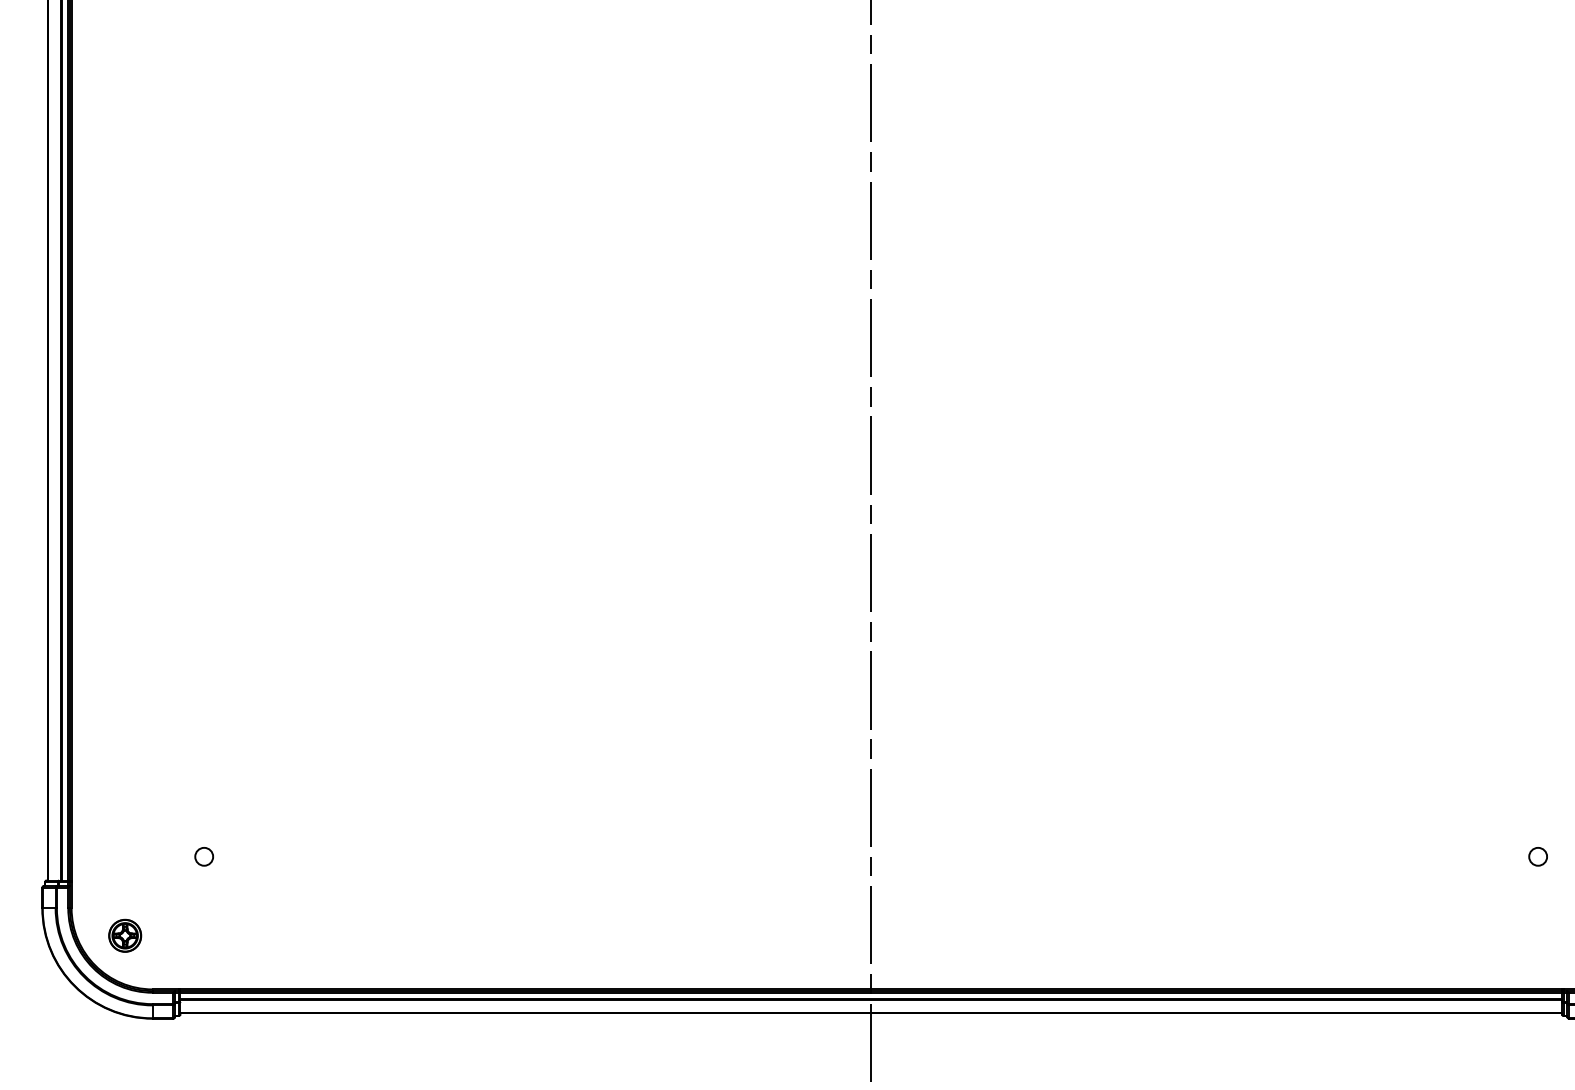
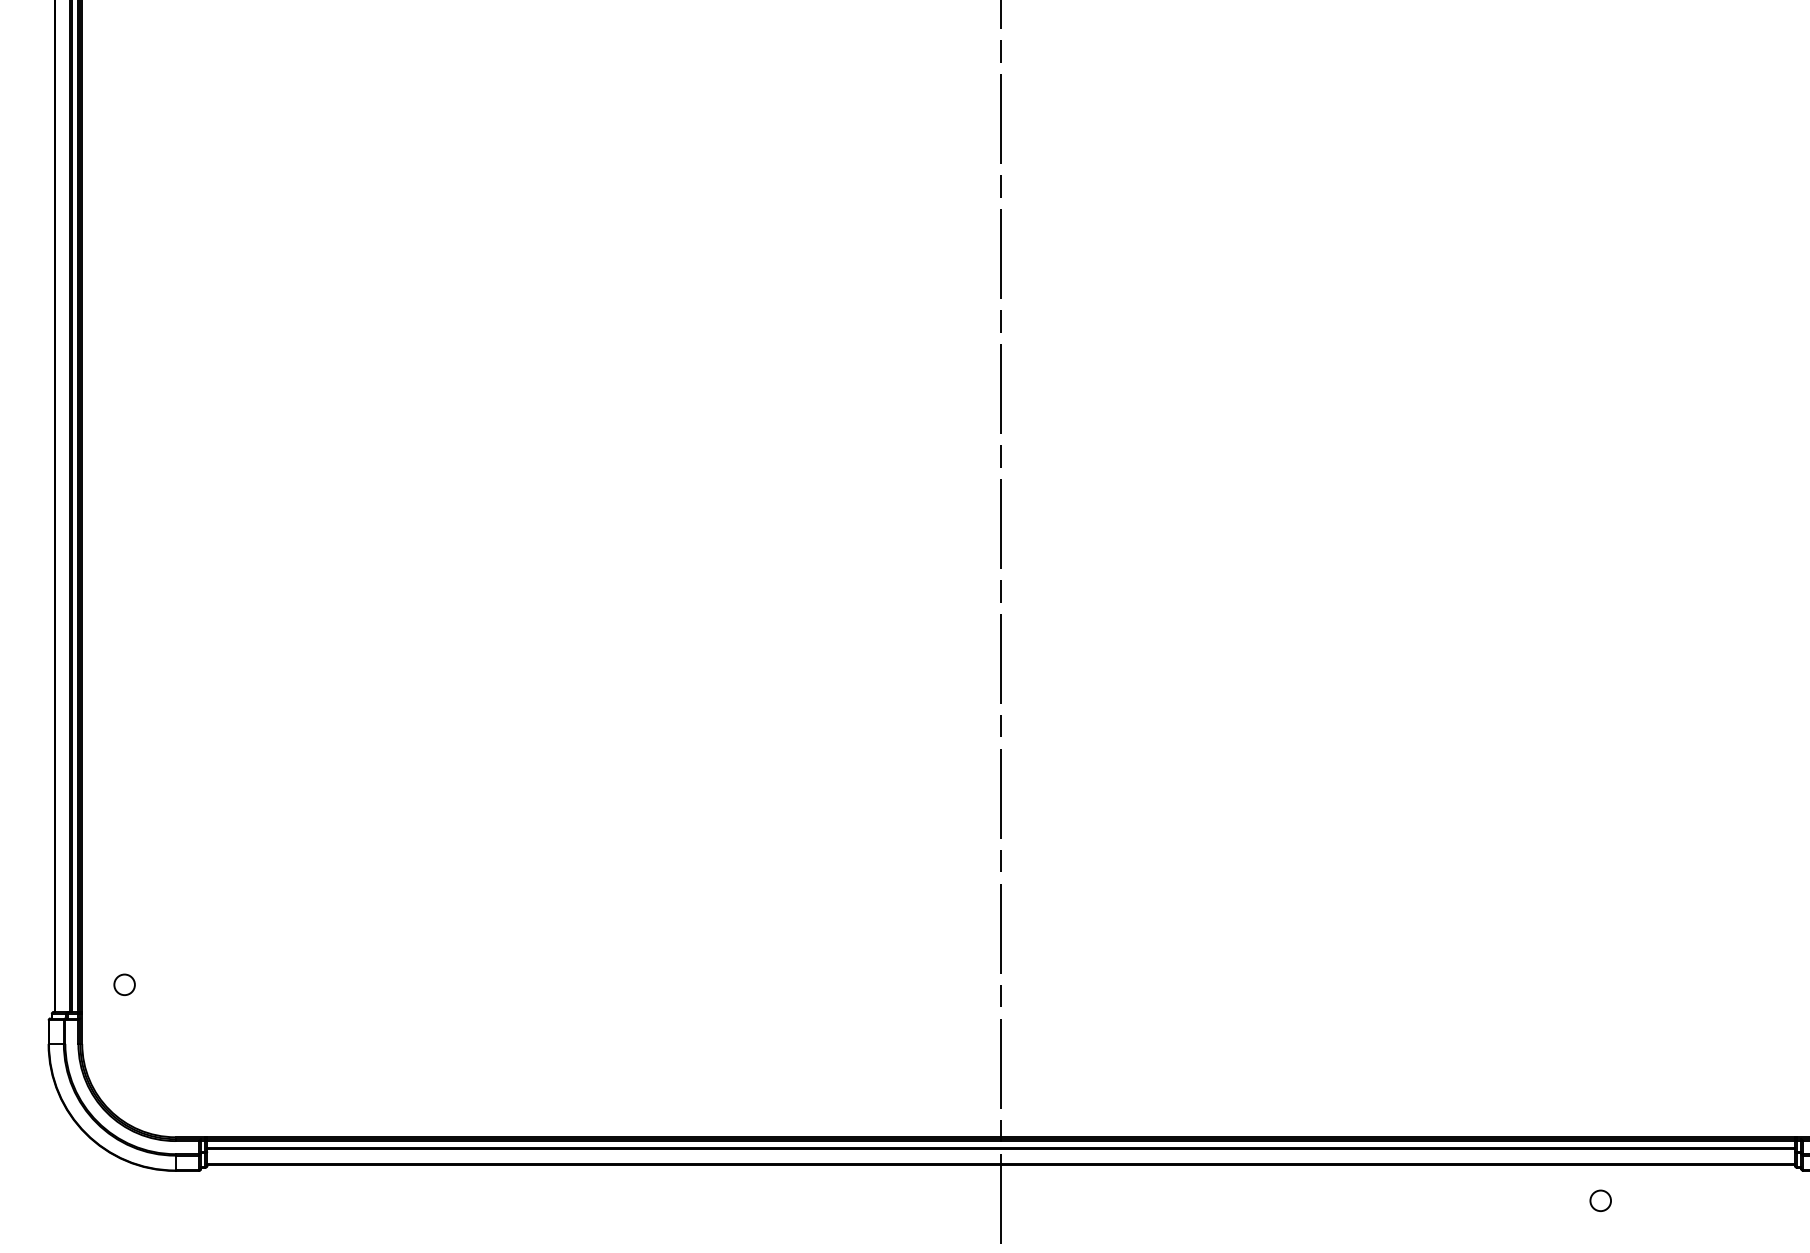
circle: (204, 856) -> (124, 984), moved
circle: (1537, 856) -> (1600, 1200), moved
part: (124, 935) -> (143, 1075), removed

